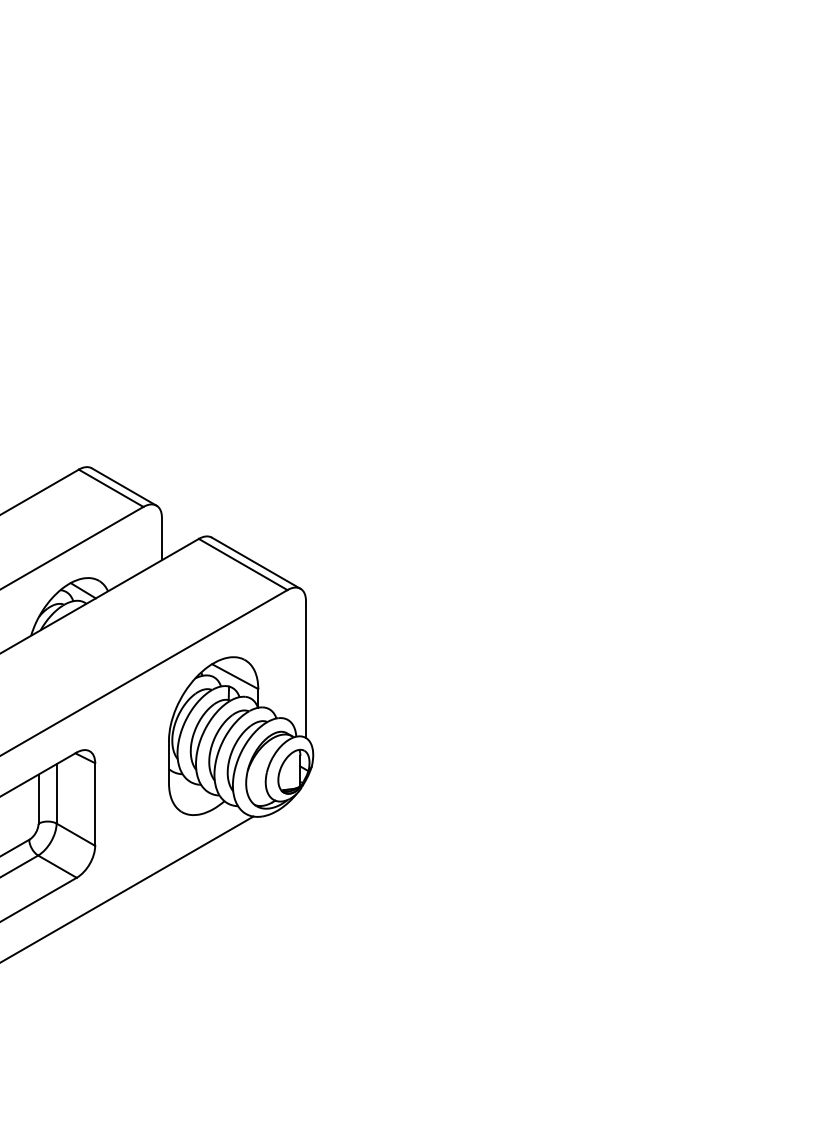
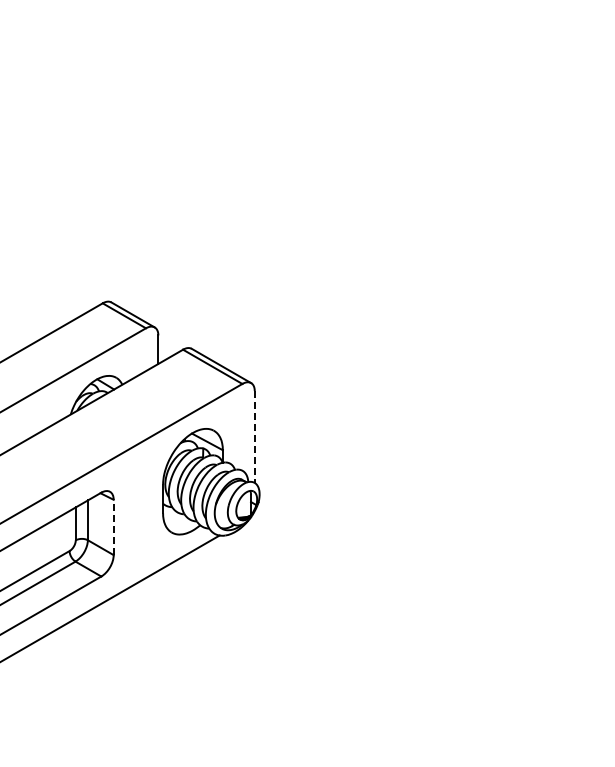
line: (305, 670) -> (254, 437), solid -> dashed
line: (94, 804) -> (113, 527), solid -> dashed

